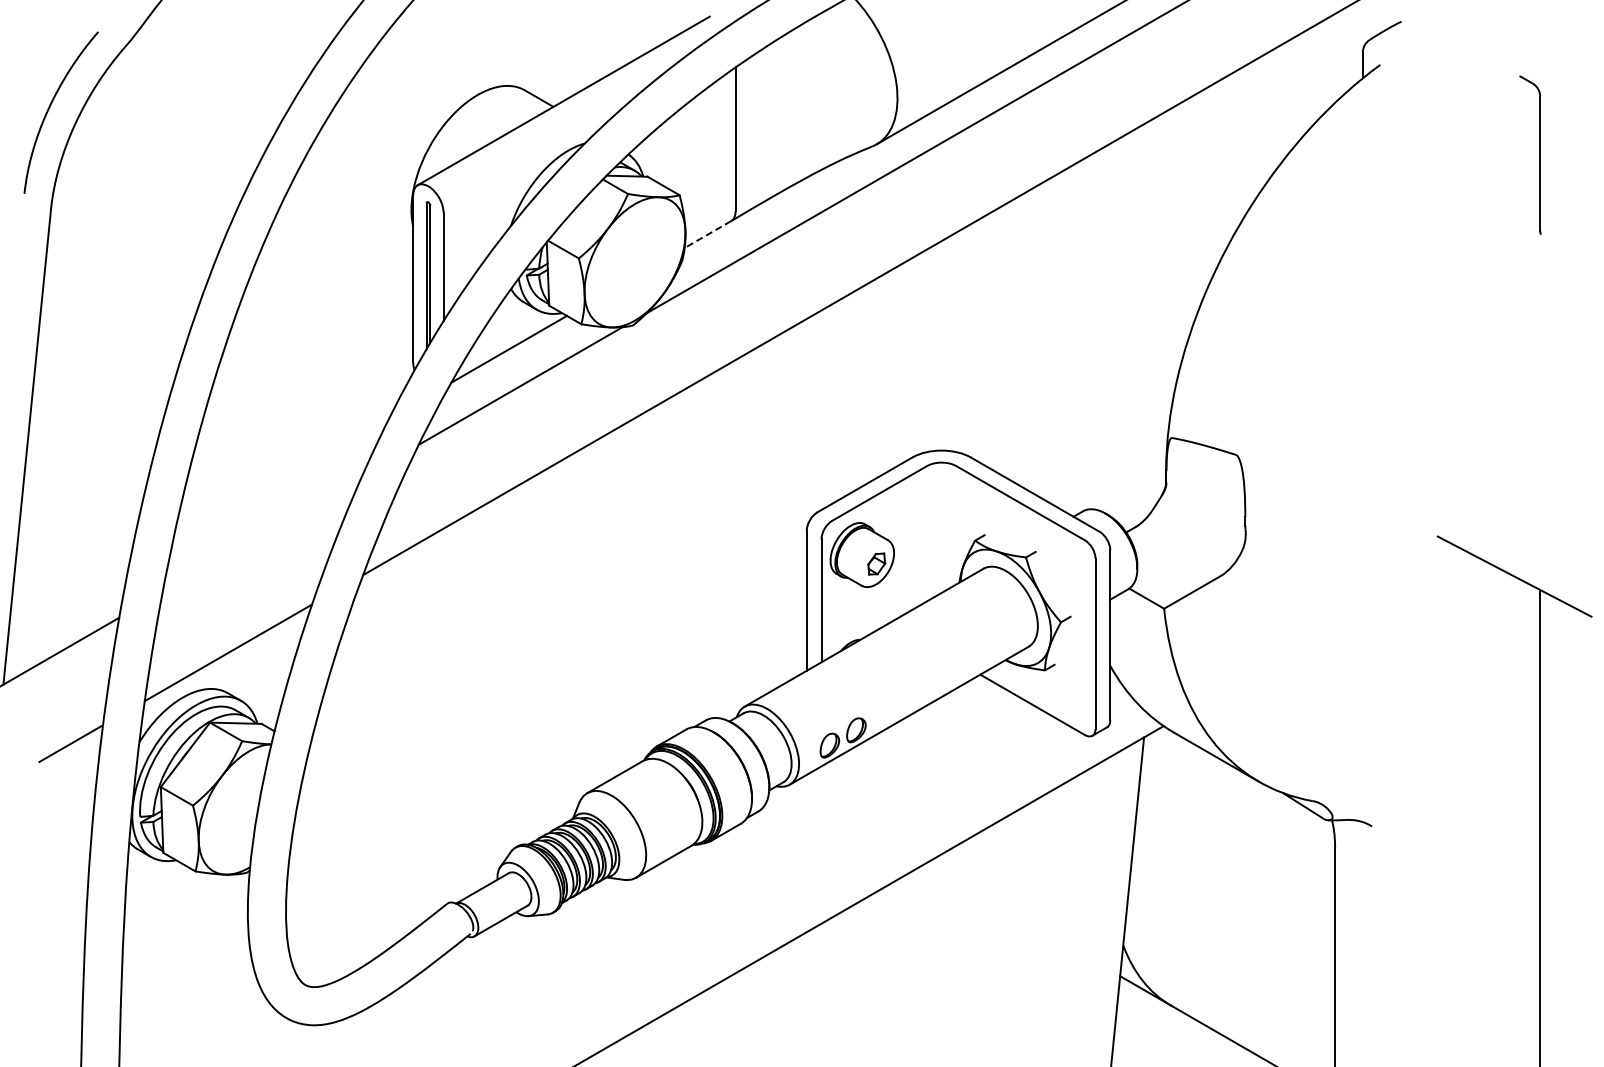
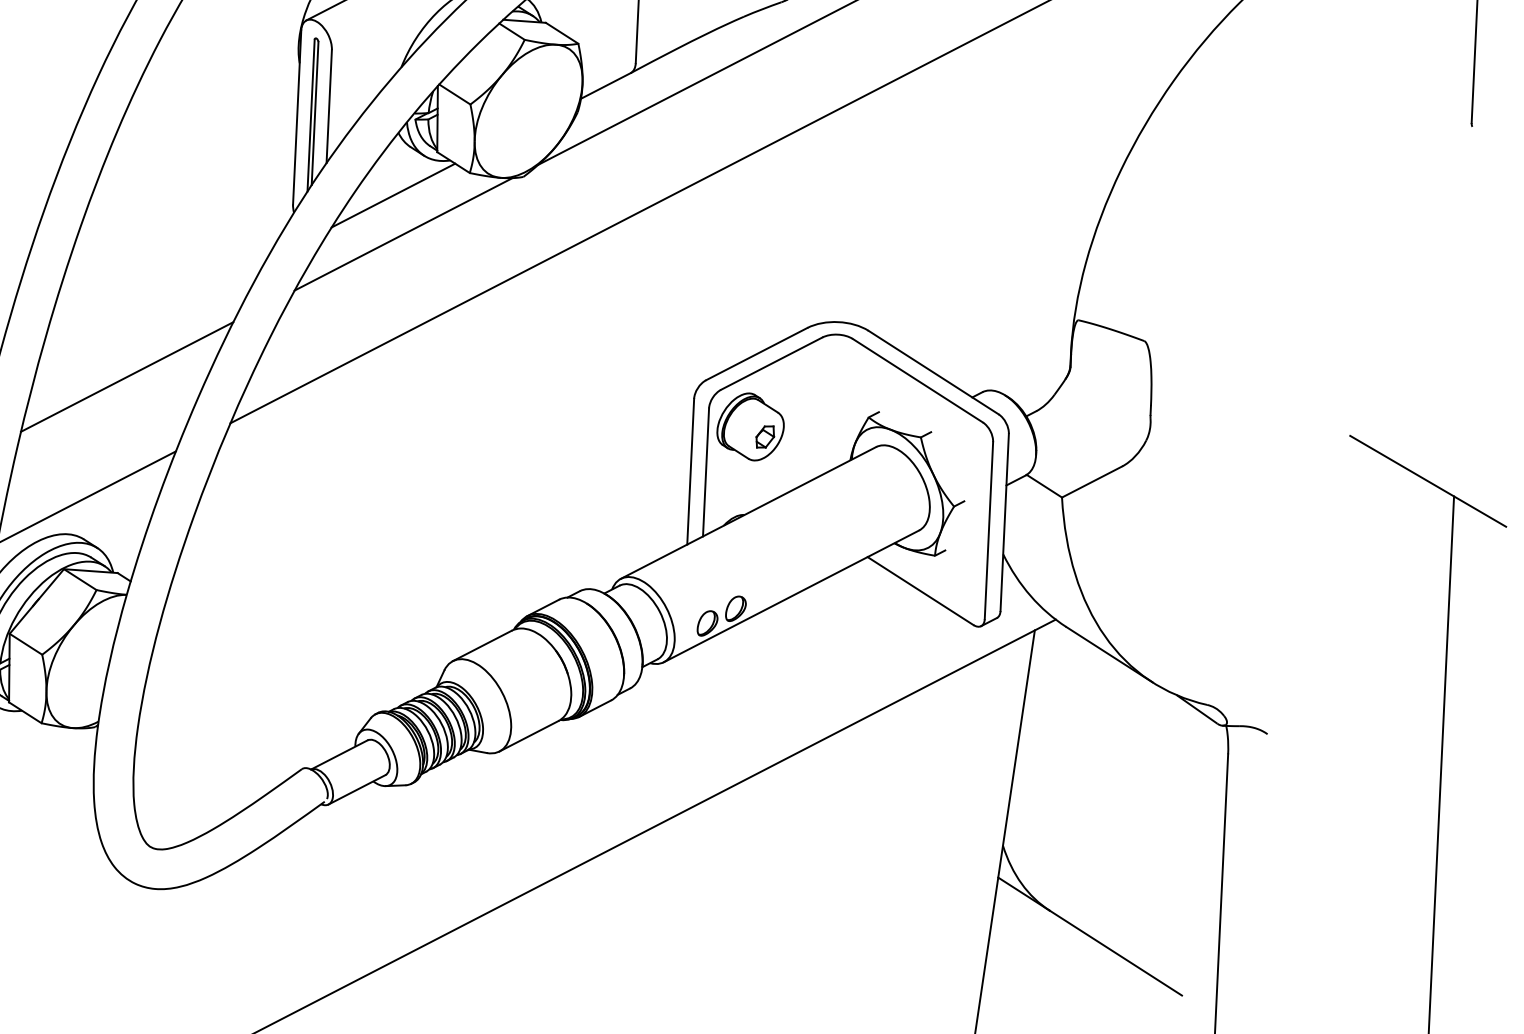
line: (707, 234) -> (605, 85), dashed -> solid
line: (261, 535) -> (126, 377), added

